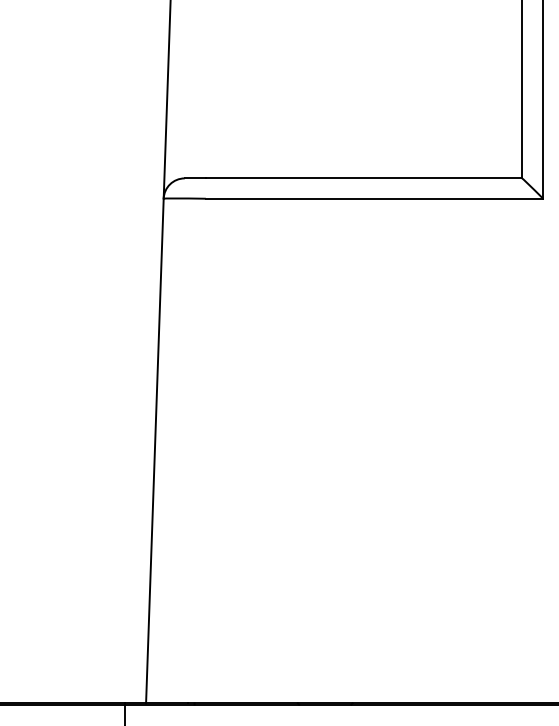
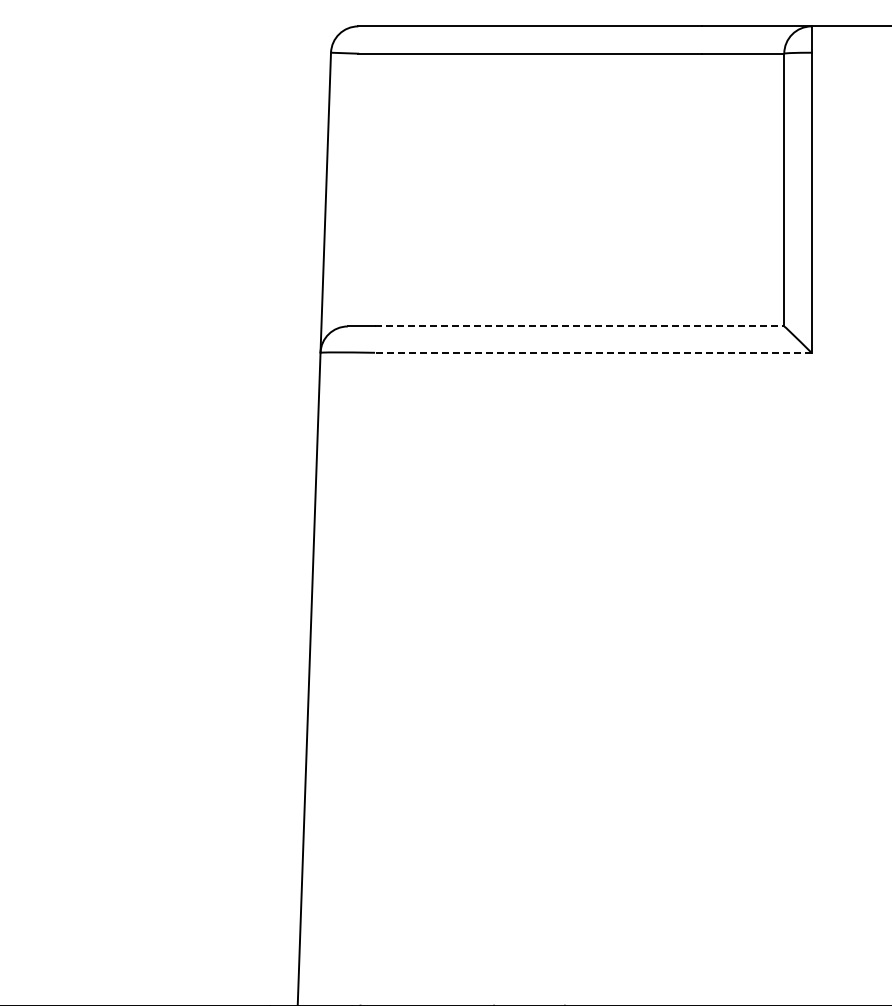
line: (363, 178) -> (579, 326), solid -> dashed
line: (373, 198) -> (592, 352), solid -> dashed

